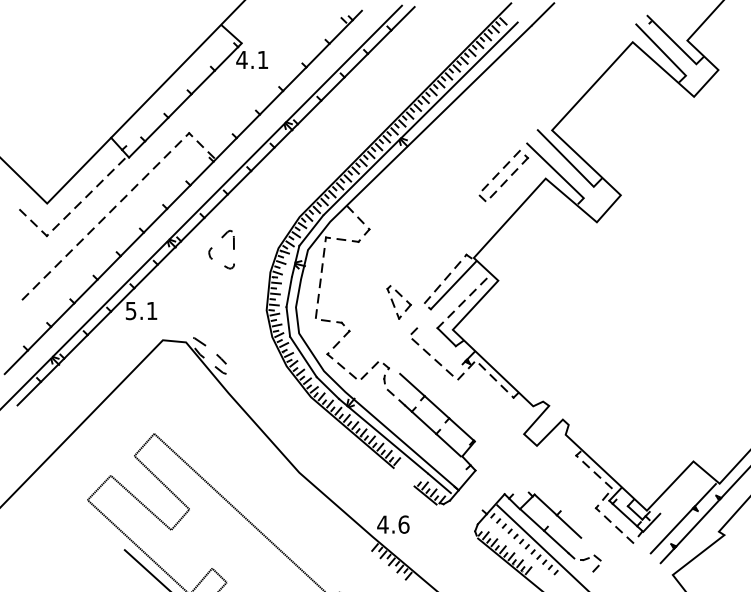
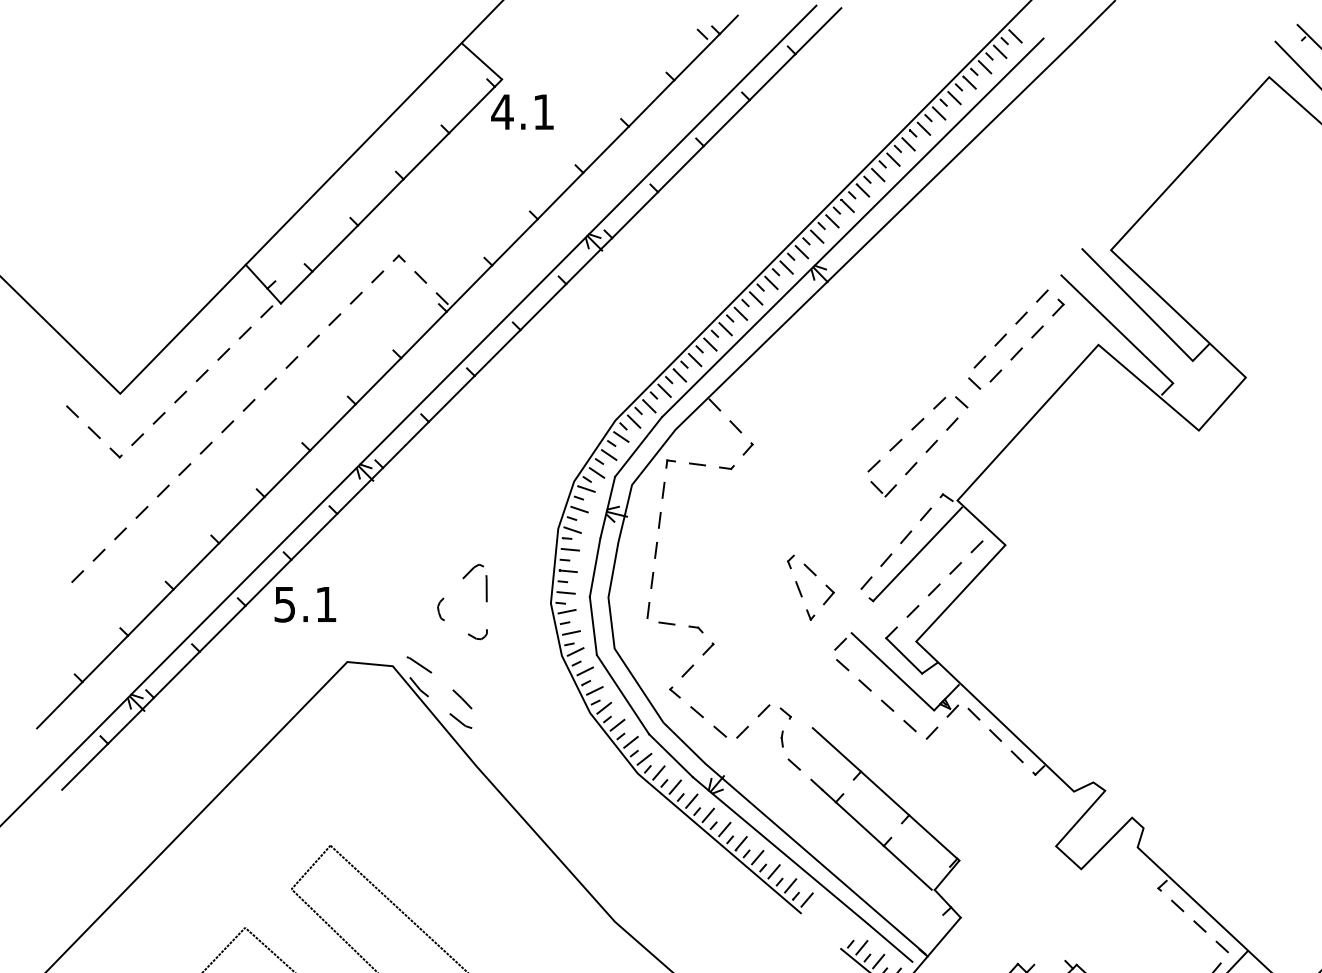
part: (453, 230) -> (917, 446), added
part: (212, 248) -> (444, 599), moved
line: (440, 344) -> (891, 670), added

